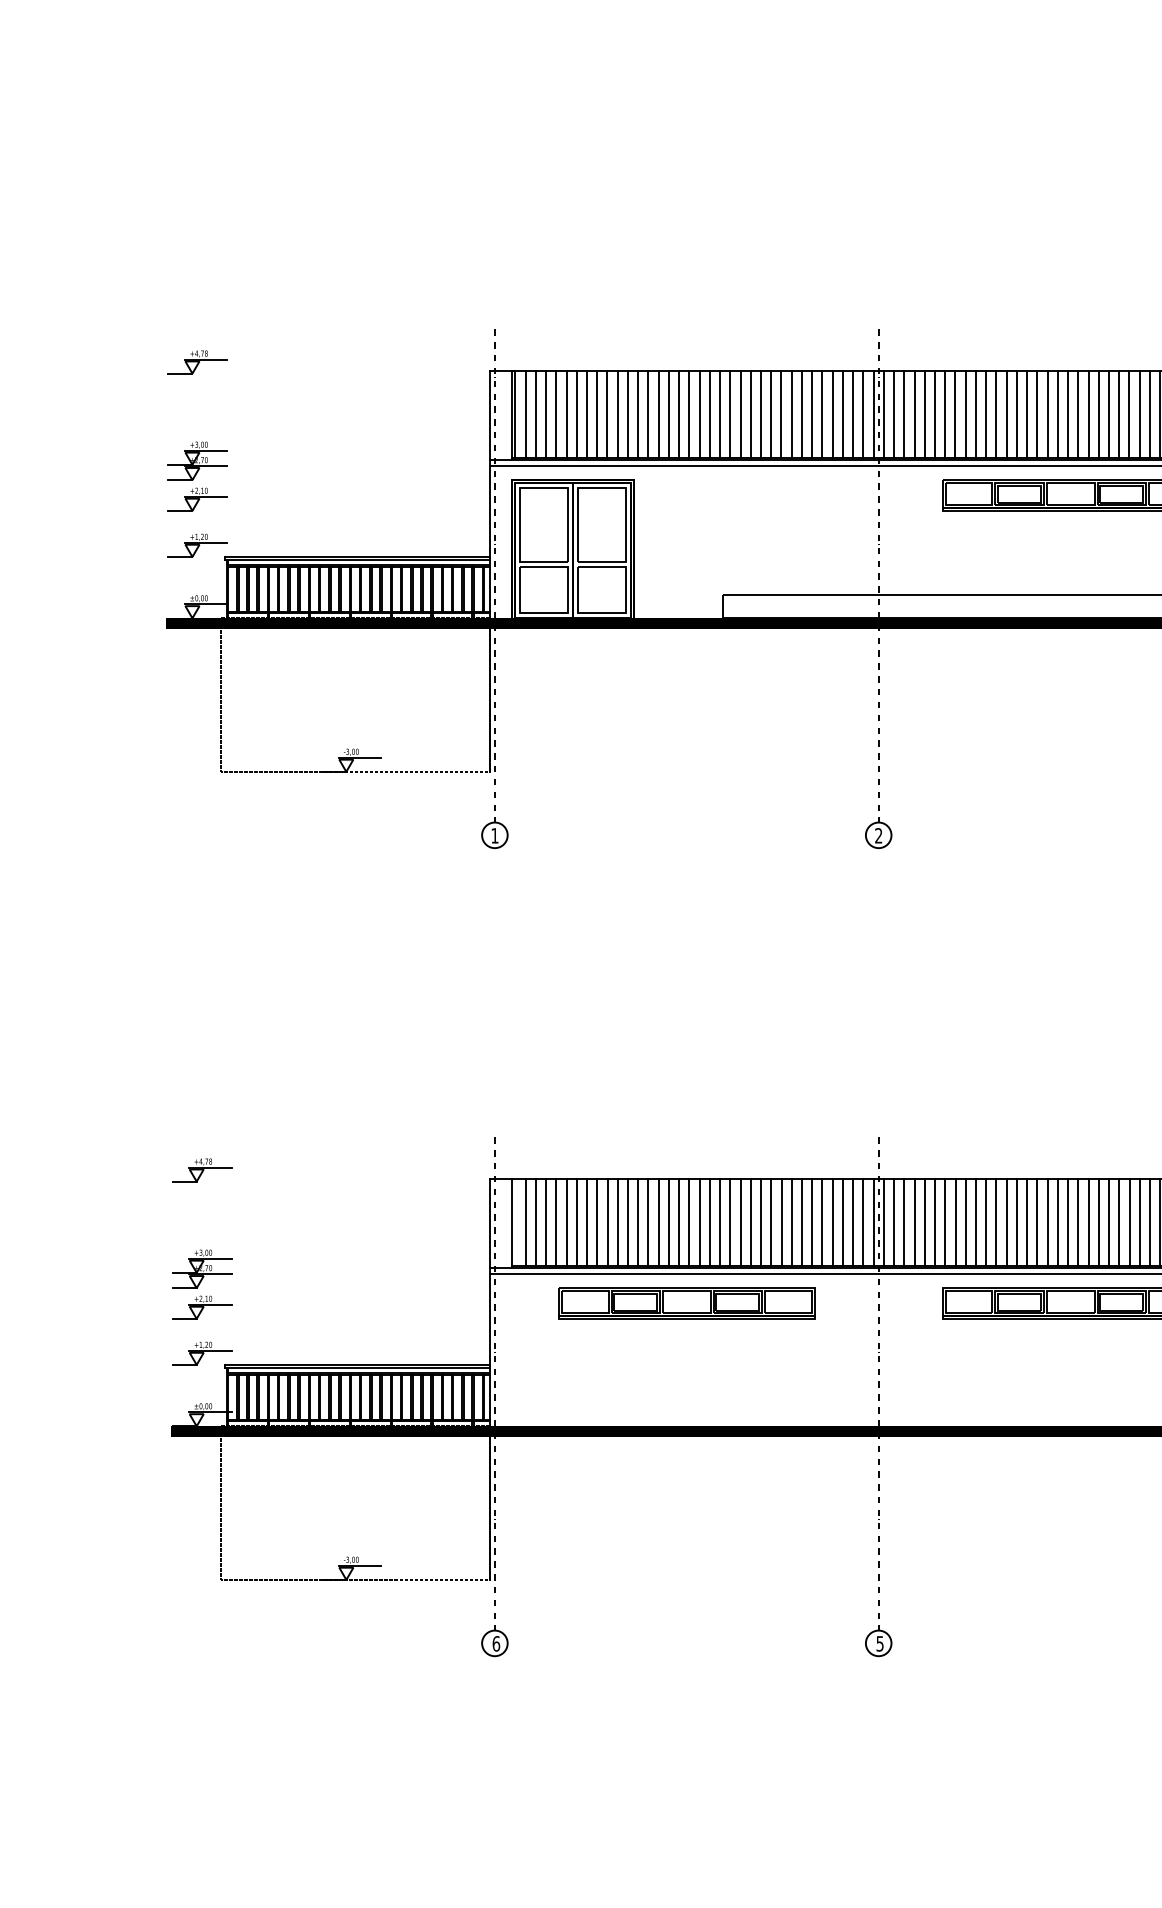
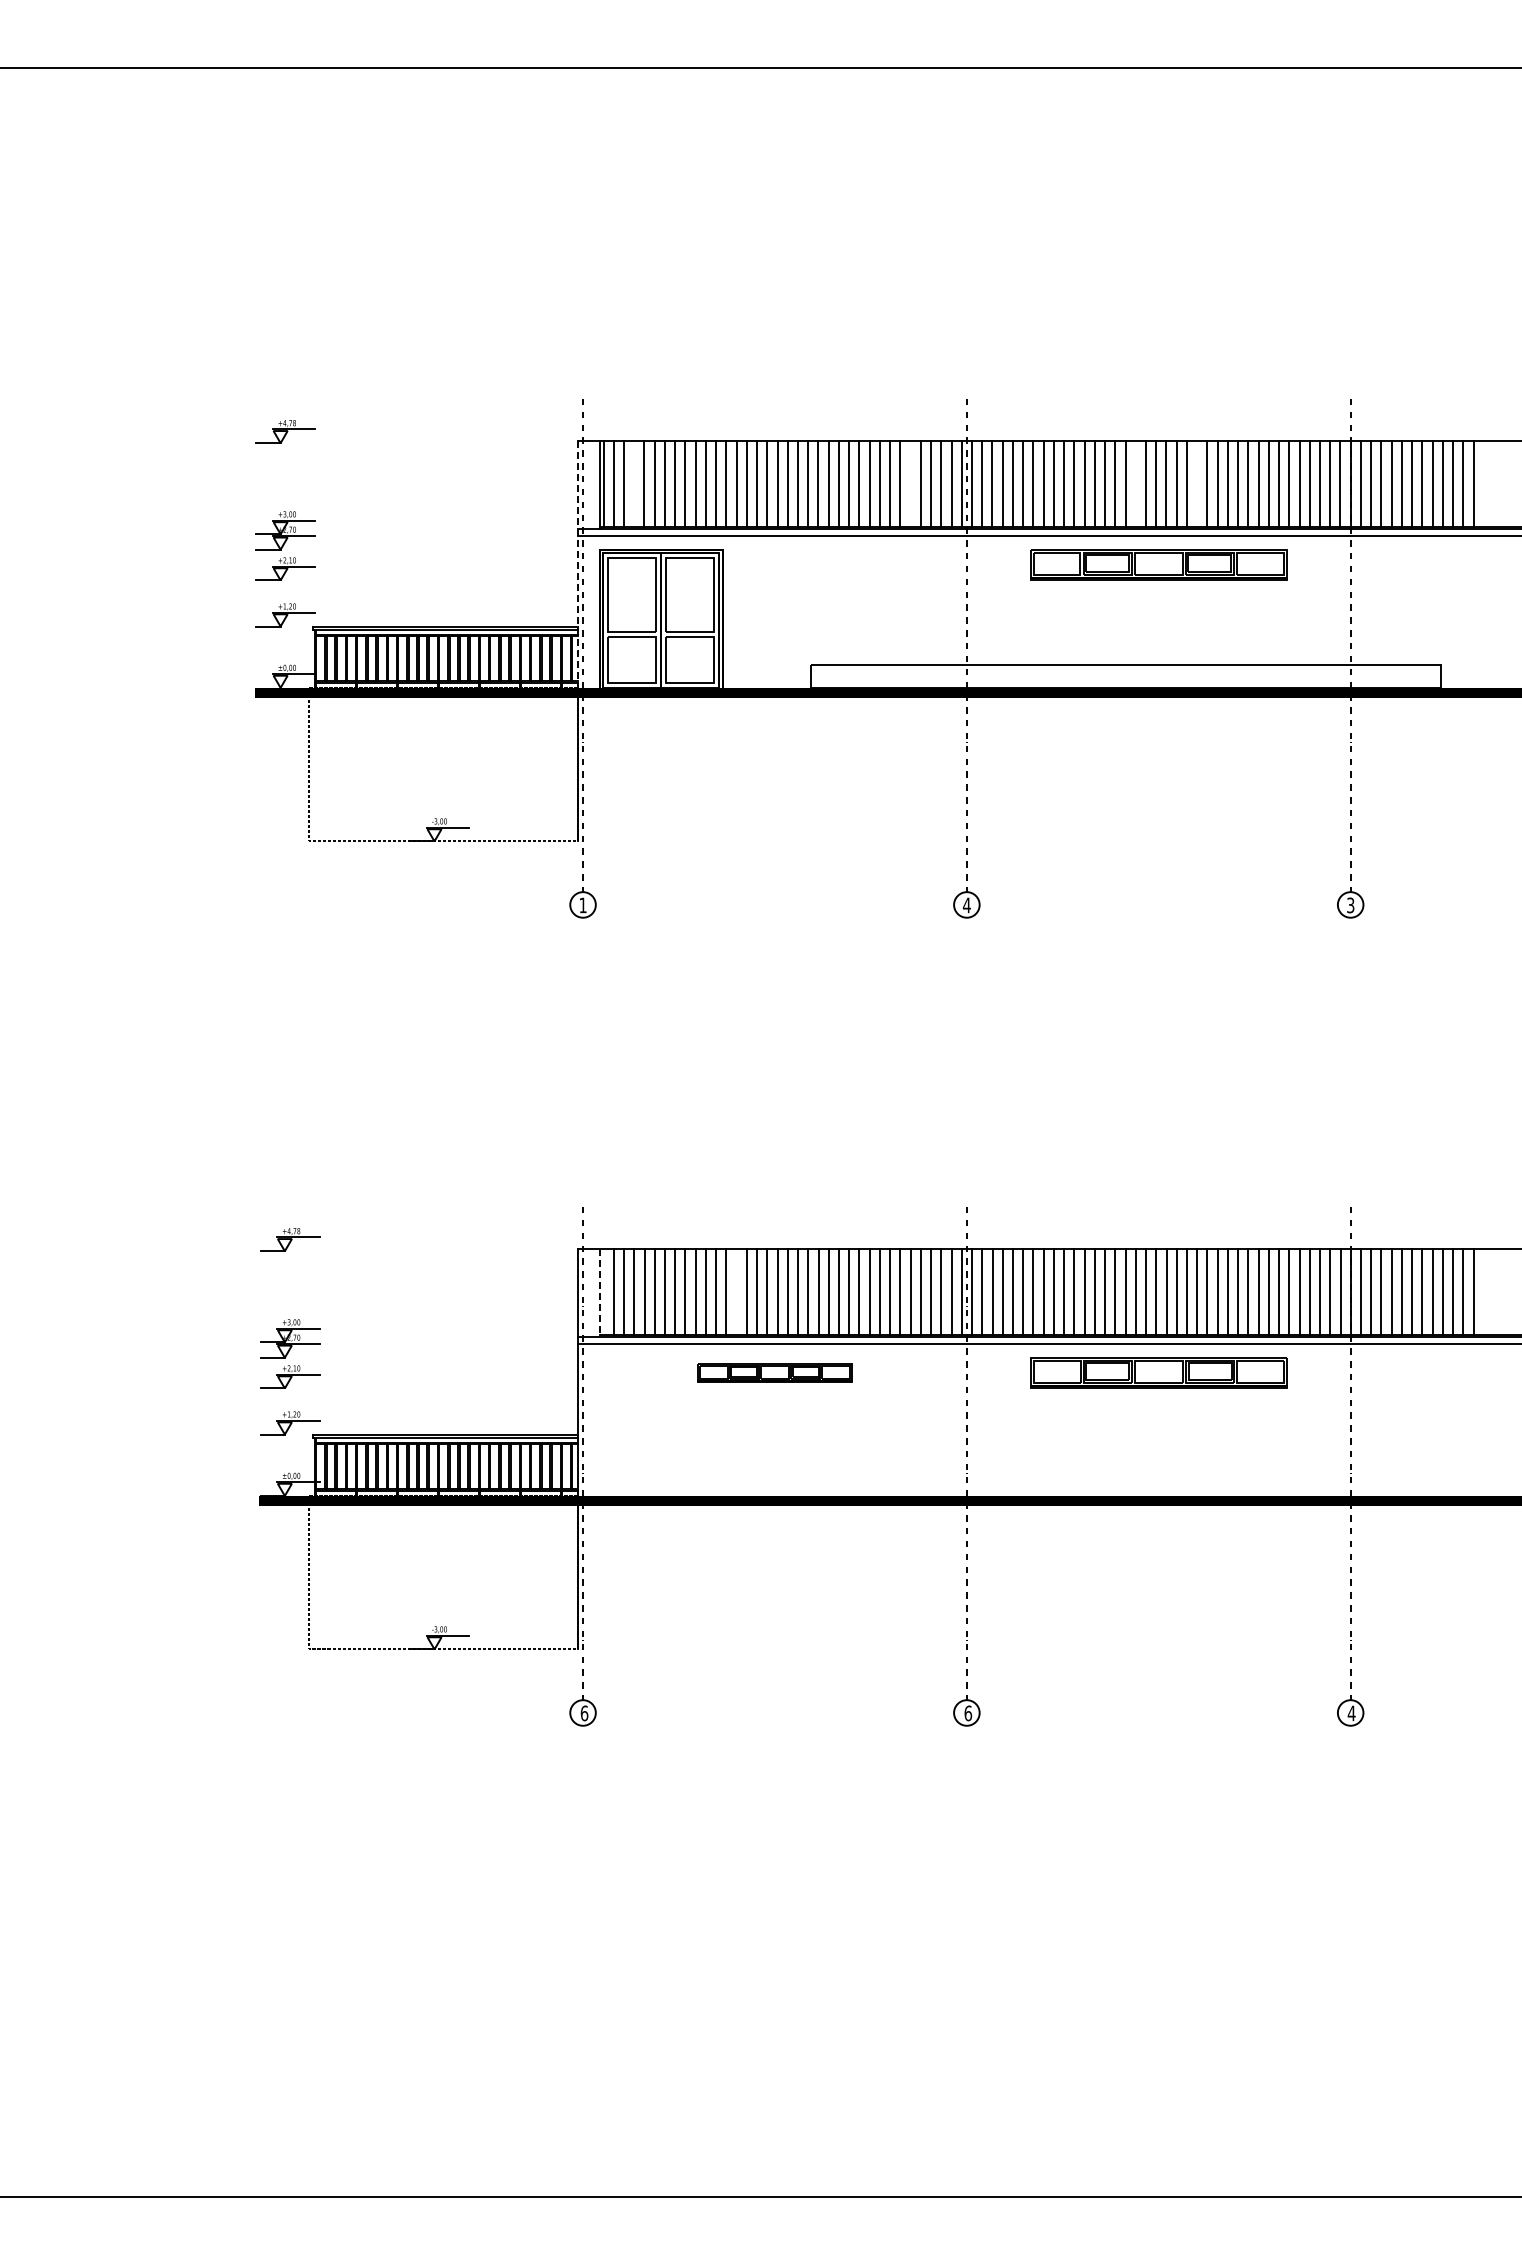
line: (546, 413) -> (634, 483), removed
line: (822, 413) -> (910, 483), removed
line: (1047, 413) -> (1135, 483), removed
line: (1109, 413) -> (1197, 483), removed
line: (489, 494) -> (577, 564), solid -> dashed
text: (878, 835) -> (966, 905), 2 -> 4
line: (648, 1221) -> (736, 1291), removed
line: (511, 1223) -> (599, 1293), solid -> dashed
part: (686, 1302) -> (774, 1372), size x0.6
text: (880, 1643) -> (968, 1713), 5 -> 6

